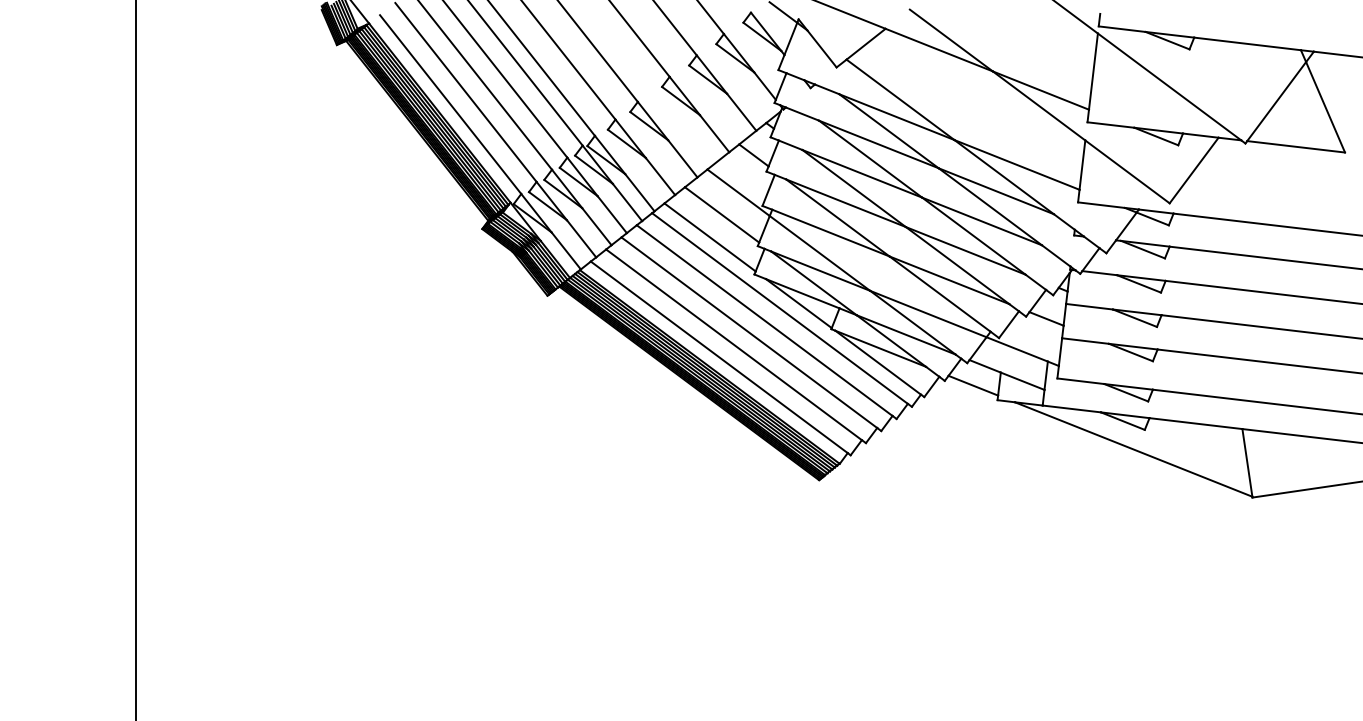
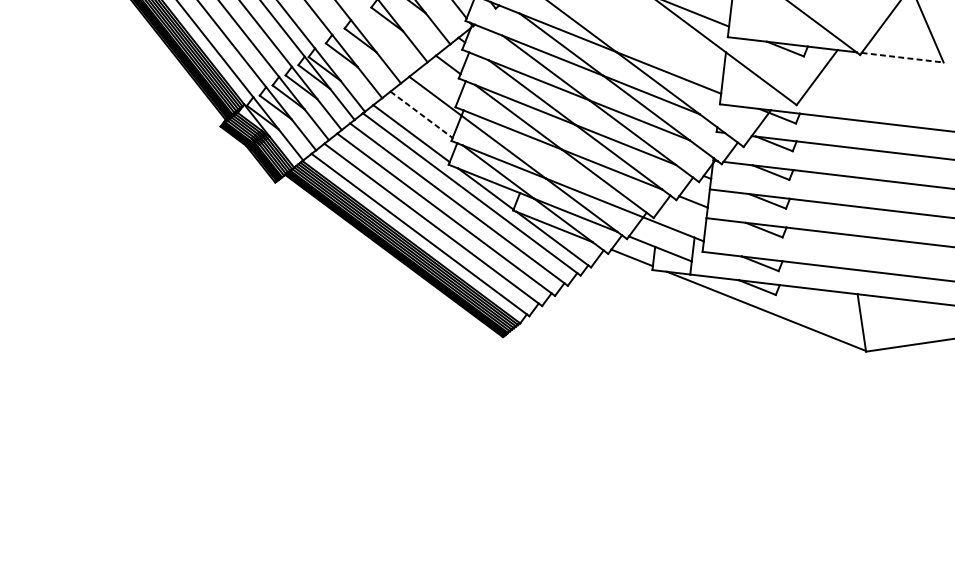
line: (1296, 146) -> (902, 57), solid -> dashed
line: (722, 215) -> (421, 115), solid -> dashed

